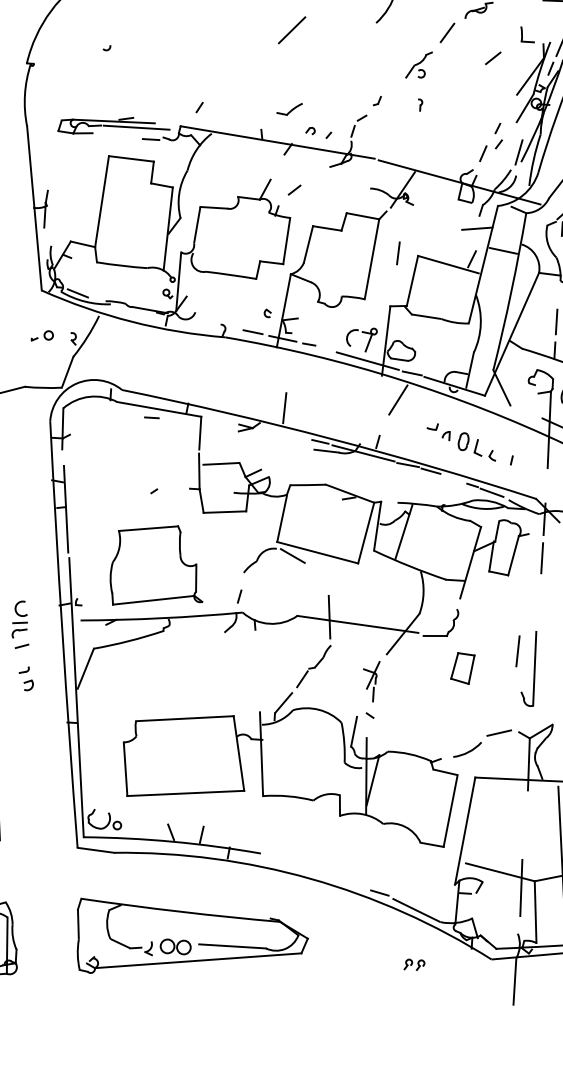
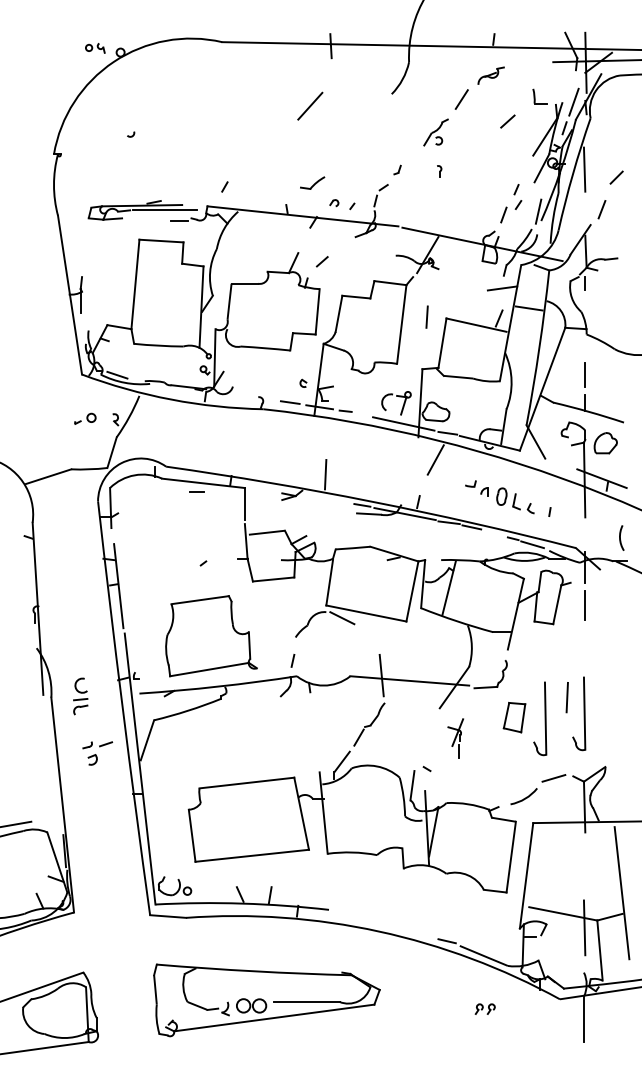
line: (22, 646) -> (106, 744), moved
part: (489, 671) -> (540, 718), added
part: (370, 681) -> (455, 738), moved

